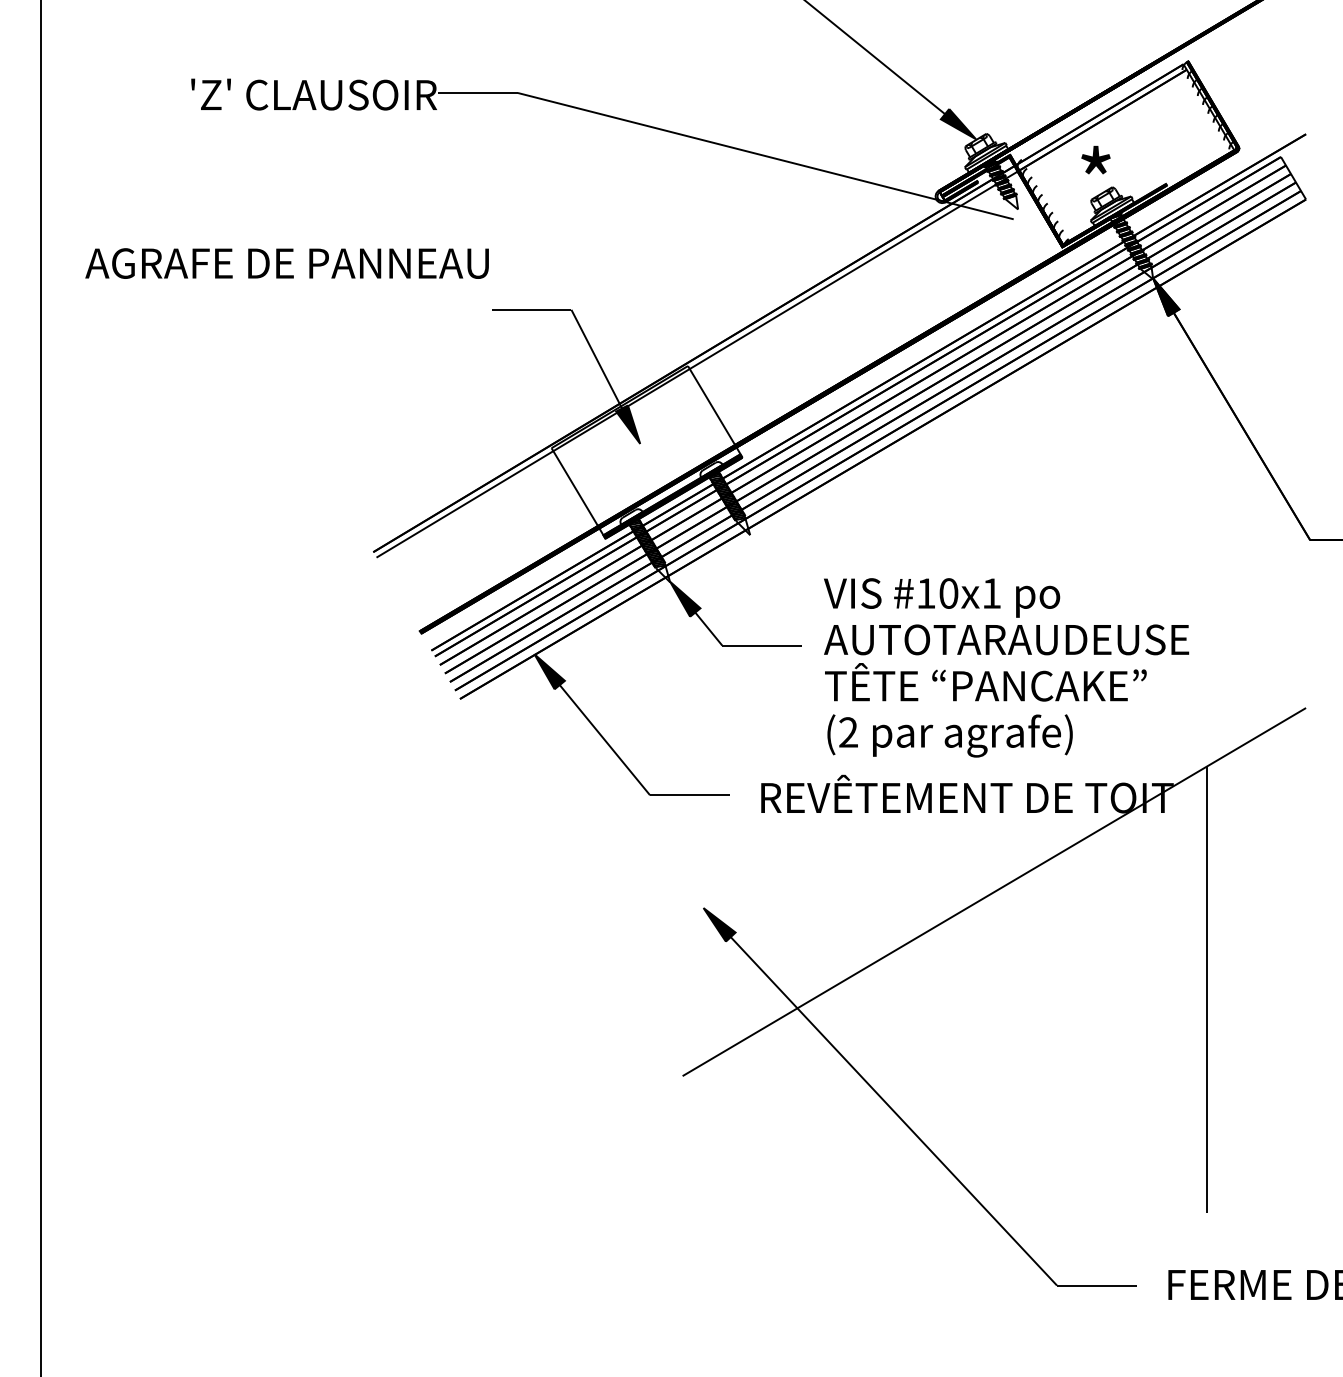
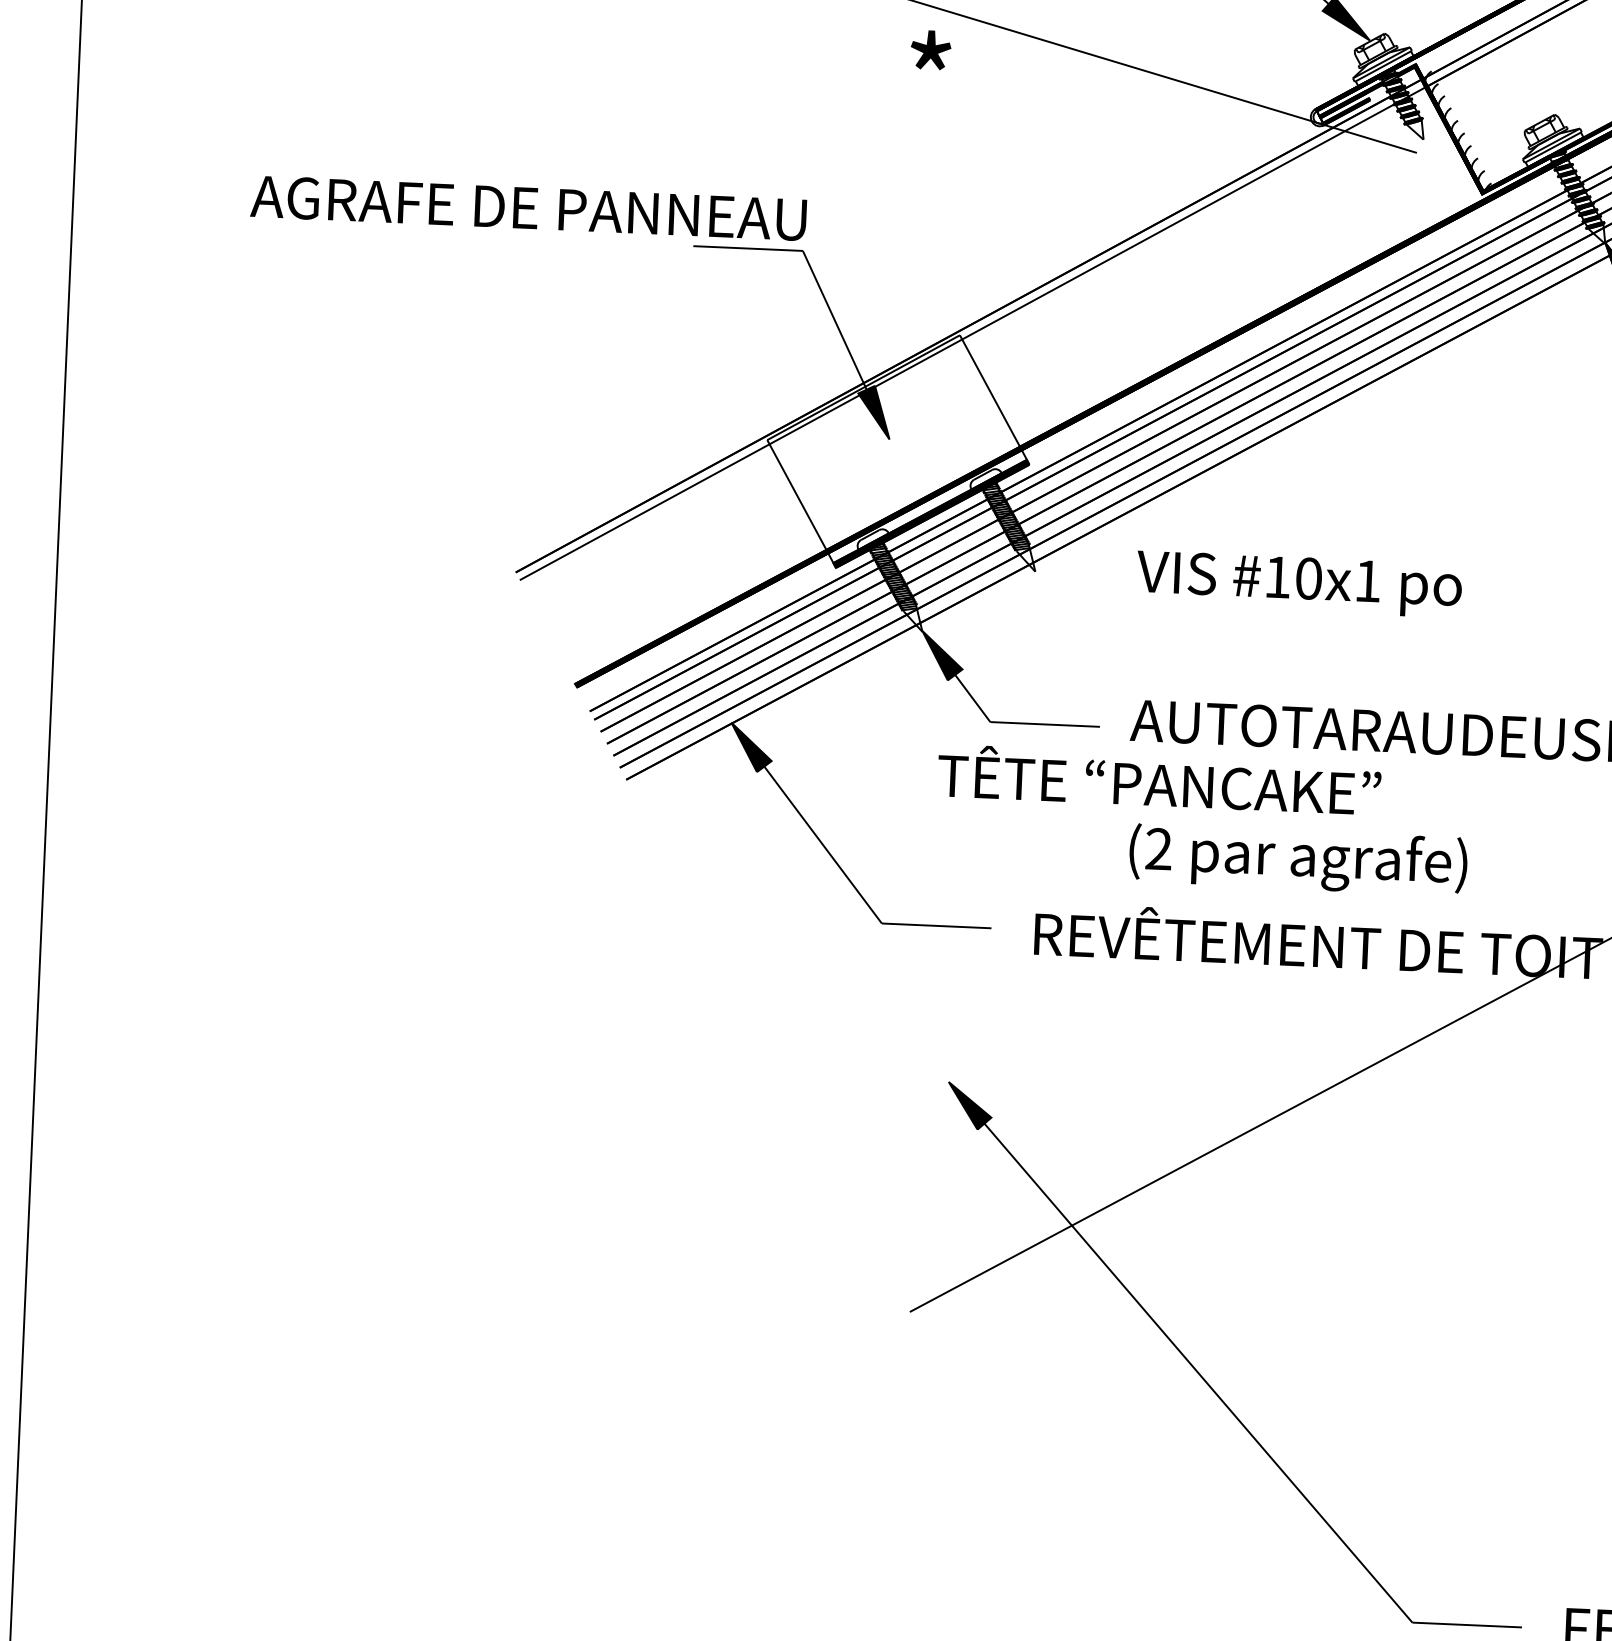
text: (1095, 160) -> (930, 50), moved
text: (286, 263) -> (527, 208), moved
text: (942, 597) -> (1299, 583), moved
text: (985, 682) -> (1159, 780), moved

